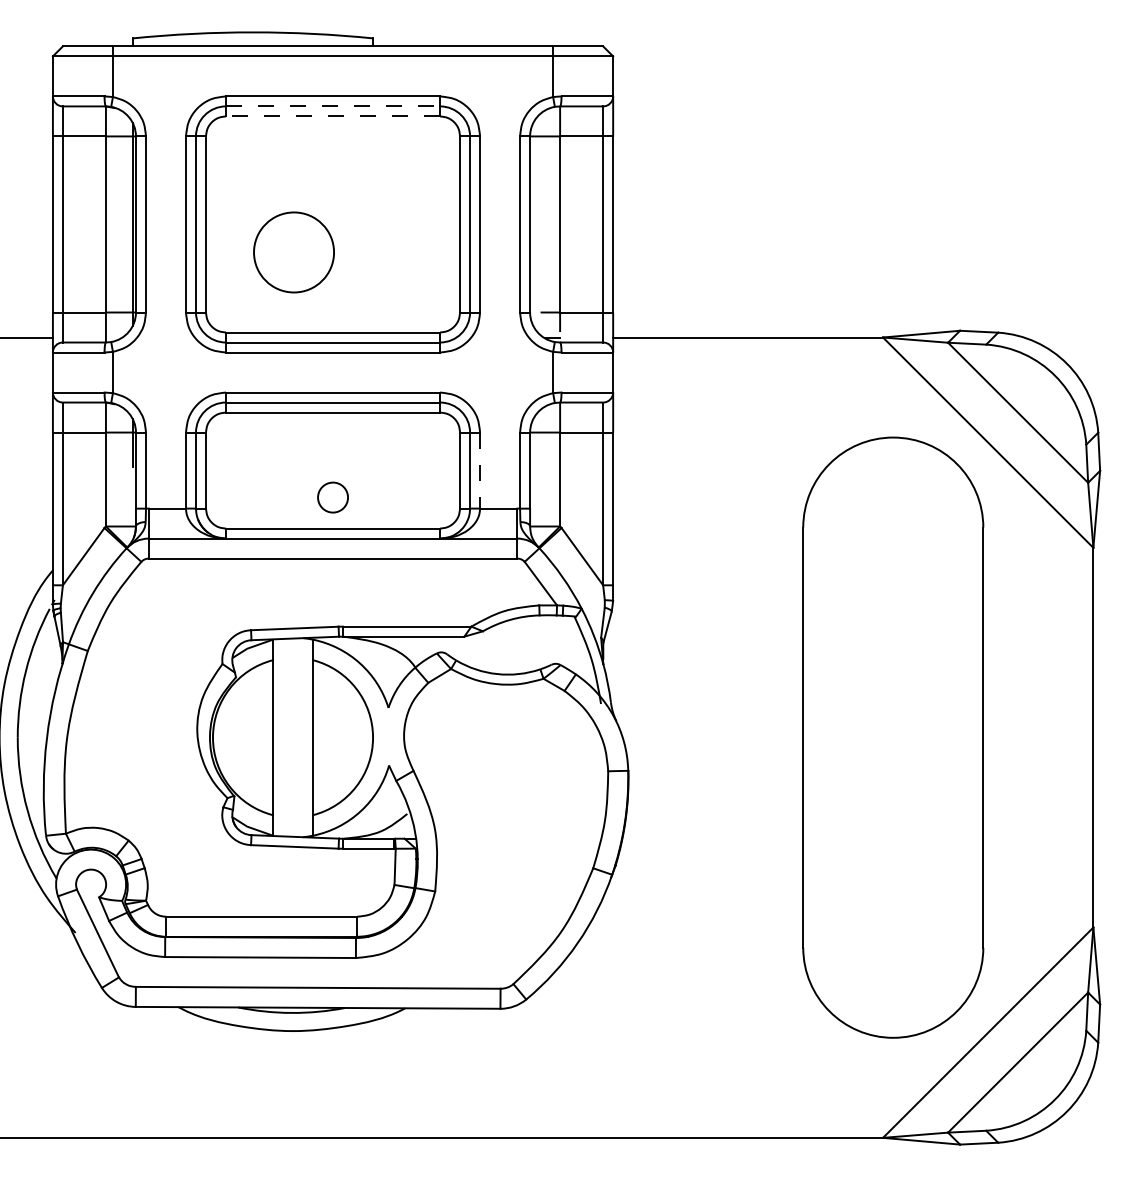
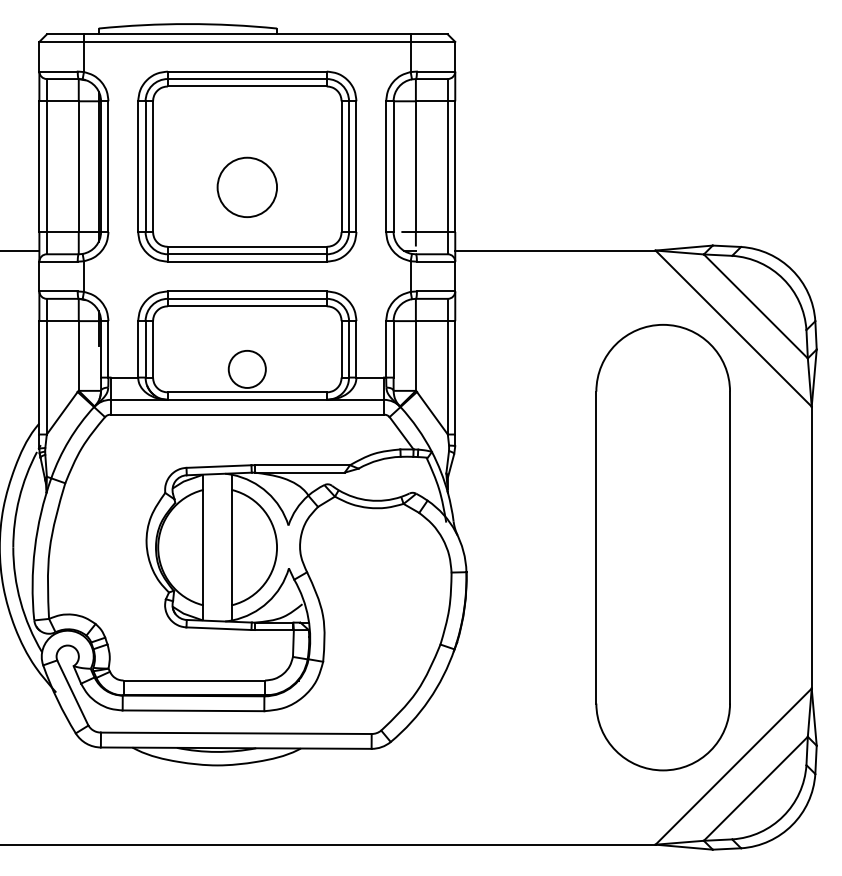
line: (333, 106) -> (247, 79), dashed -> solid
line: (332, 116) -> (246, 86), dashed -> solid
circle: (293, 252) -> (246, 187), moved
line: (480, 471) -> (356, 350), dashed -> solid
circle: (333, 497) -> (247, 369), size x1.67

